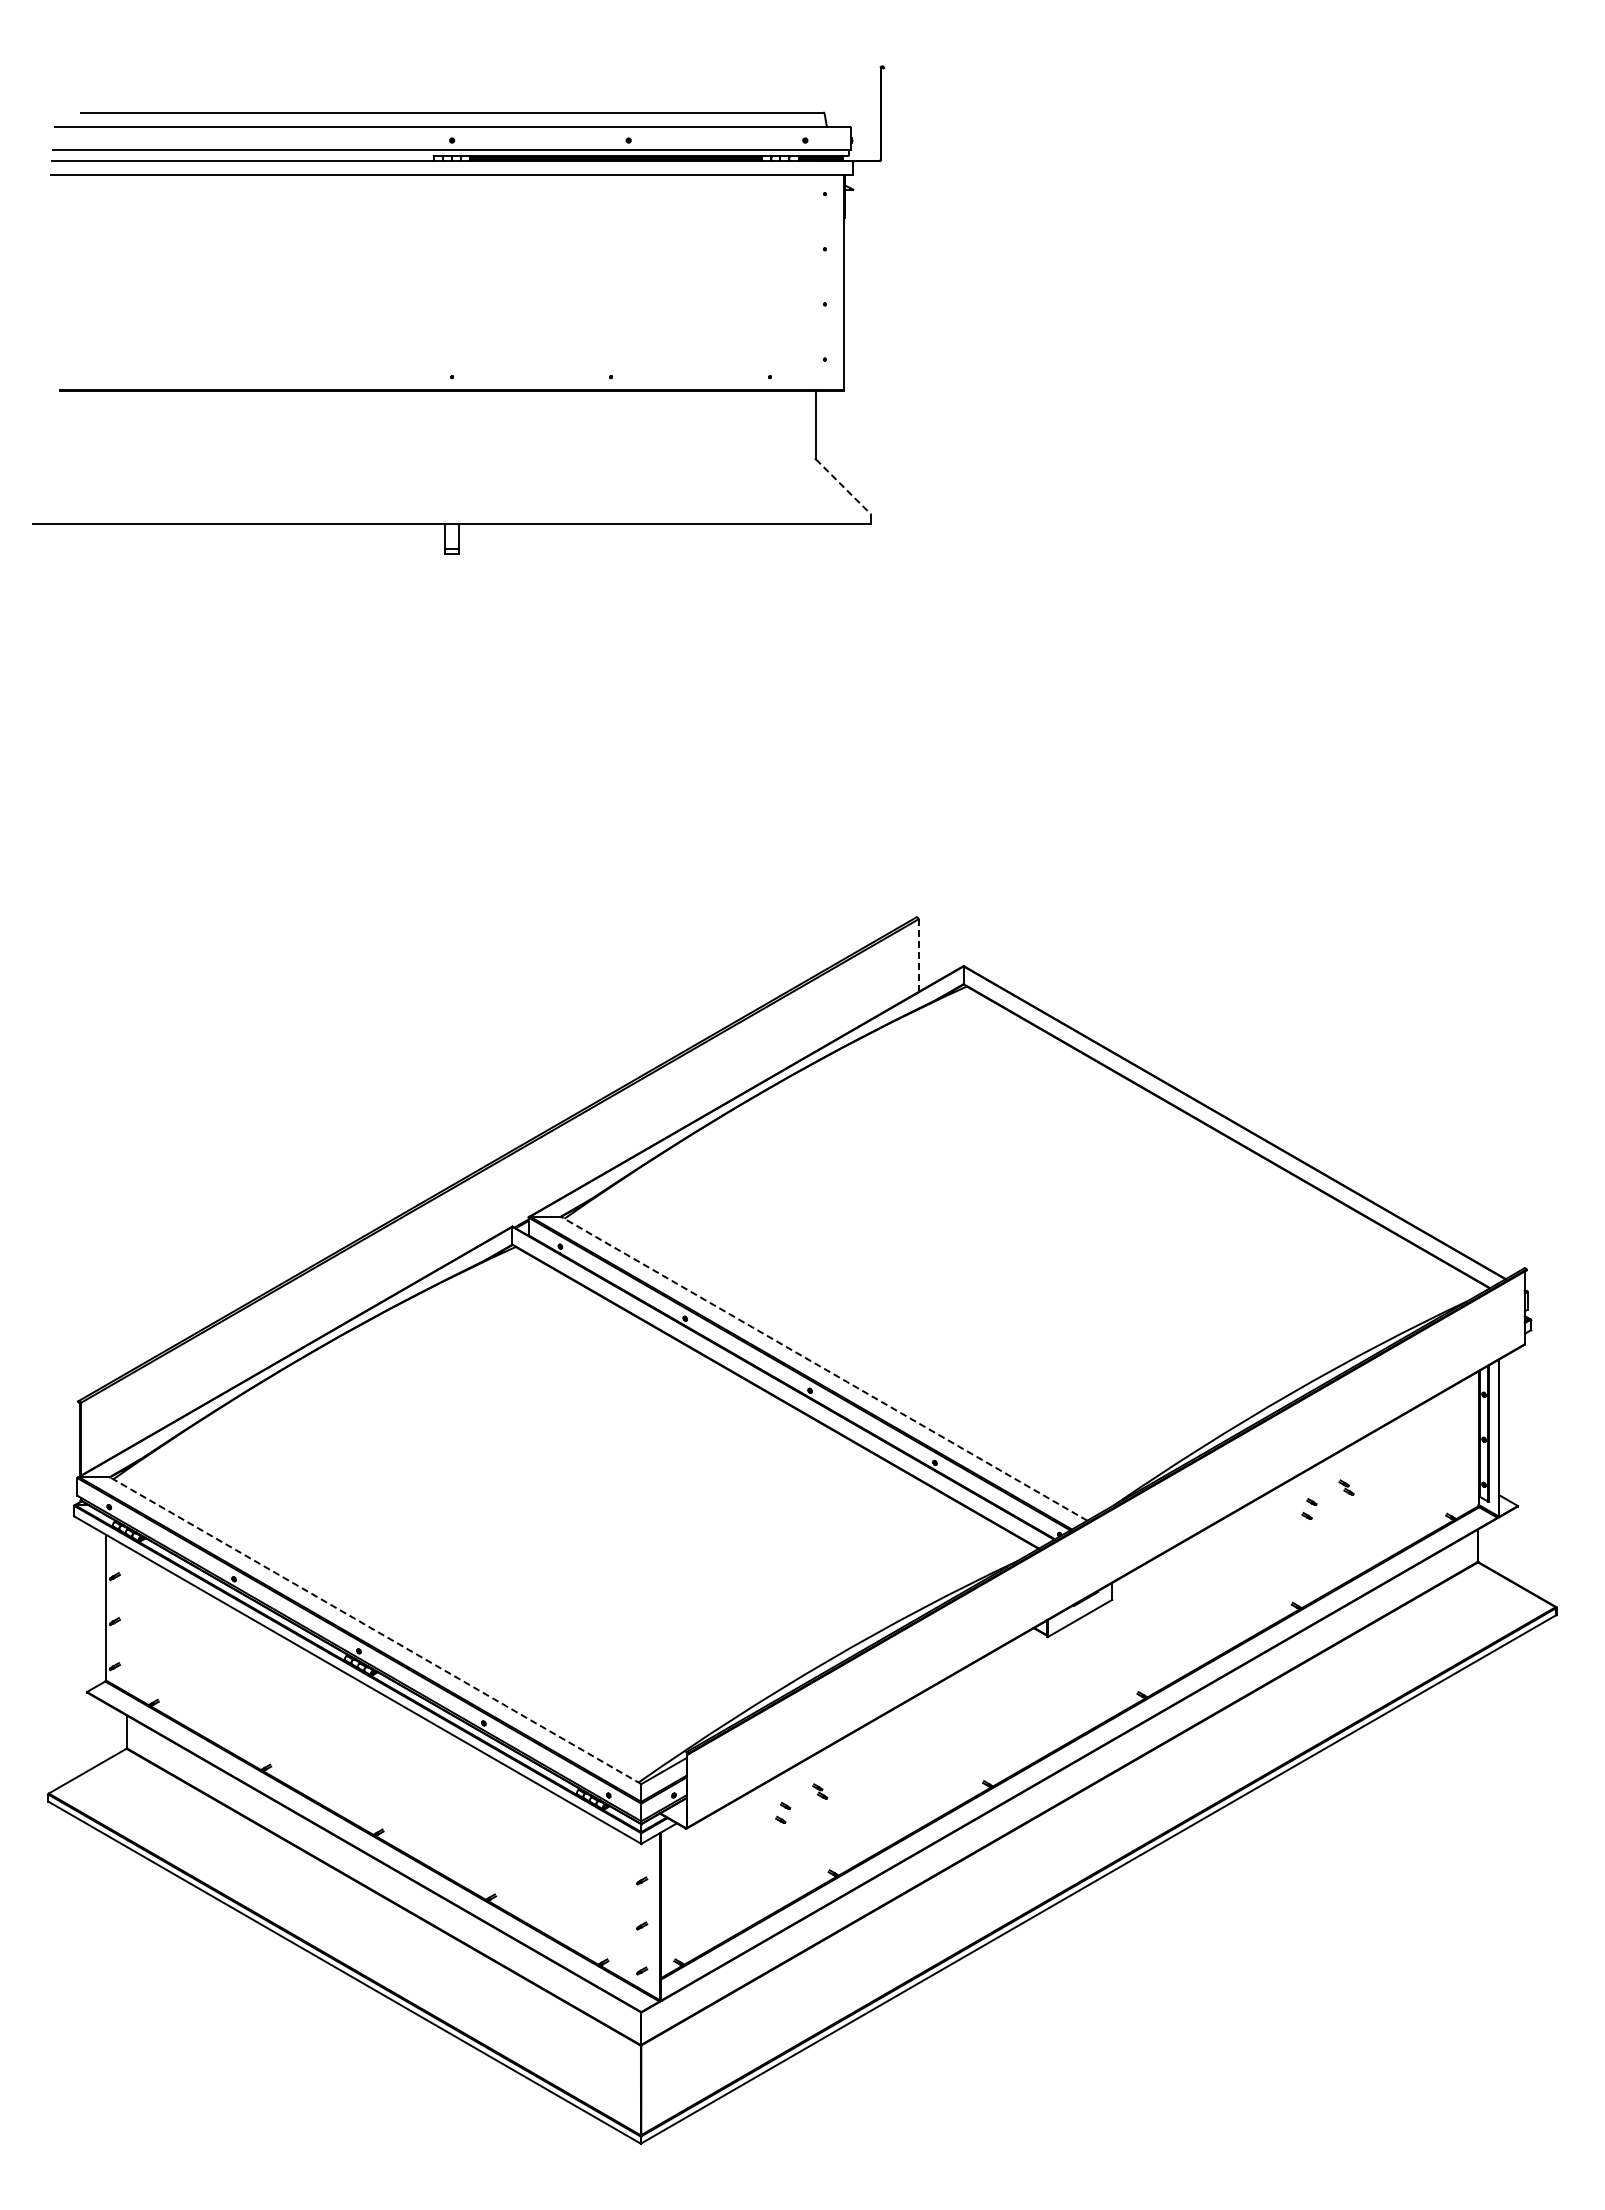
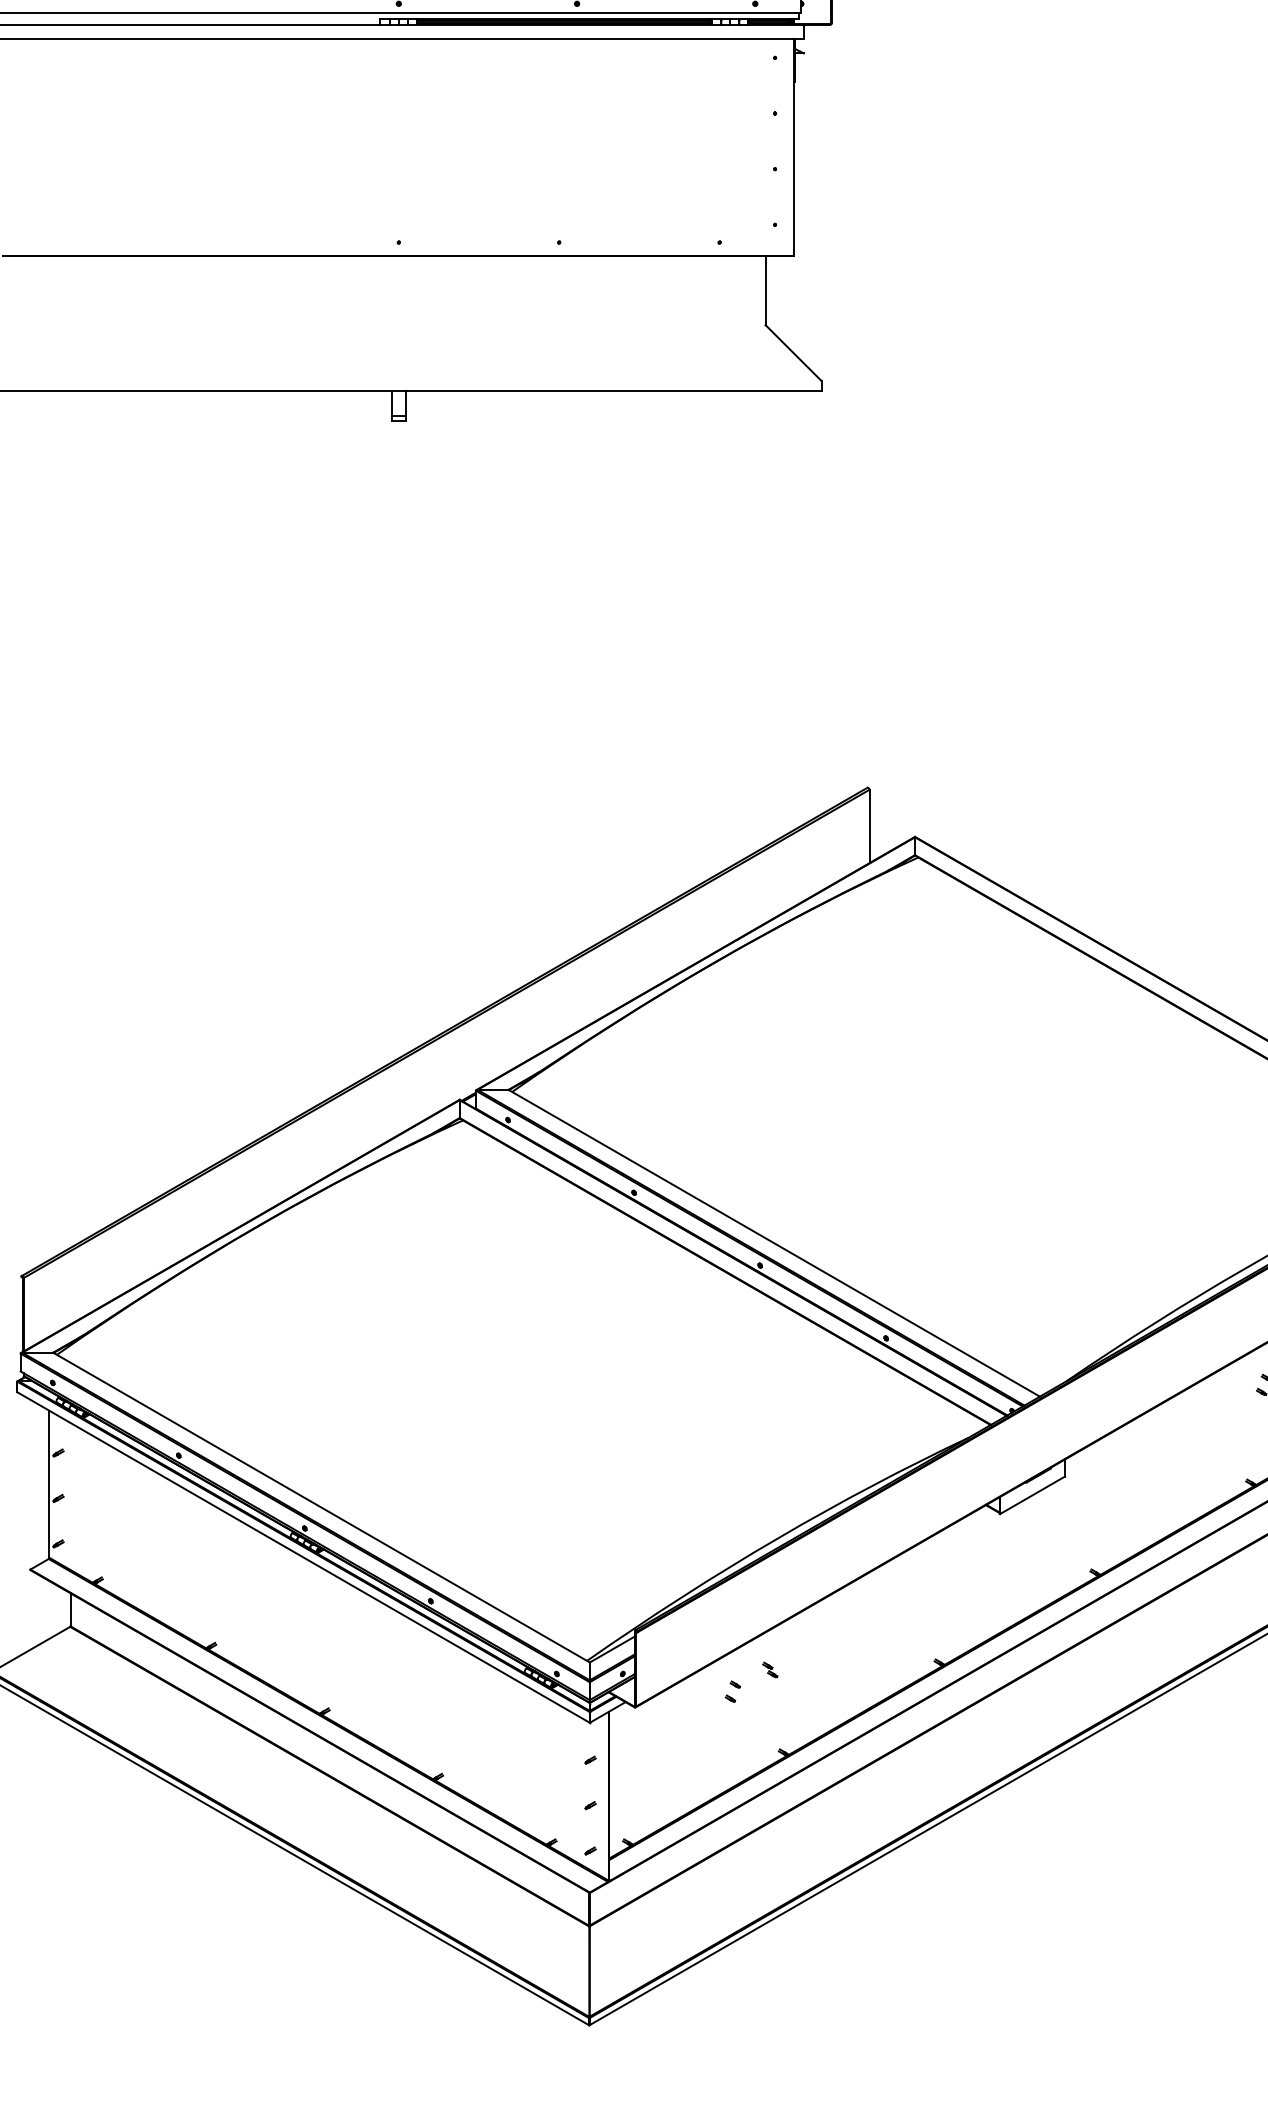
line: (843, 486) -> (793, 352), dashed -> solid
line: (918, 955) -> (869, 826), dashed -> solid
line: (823, 1368) -> (773, 1243), dashed -> solid
line: (375, 1630) -> (321, 1507), dashed -> solid

